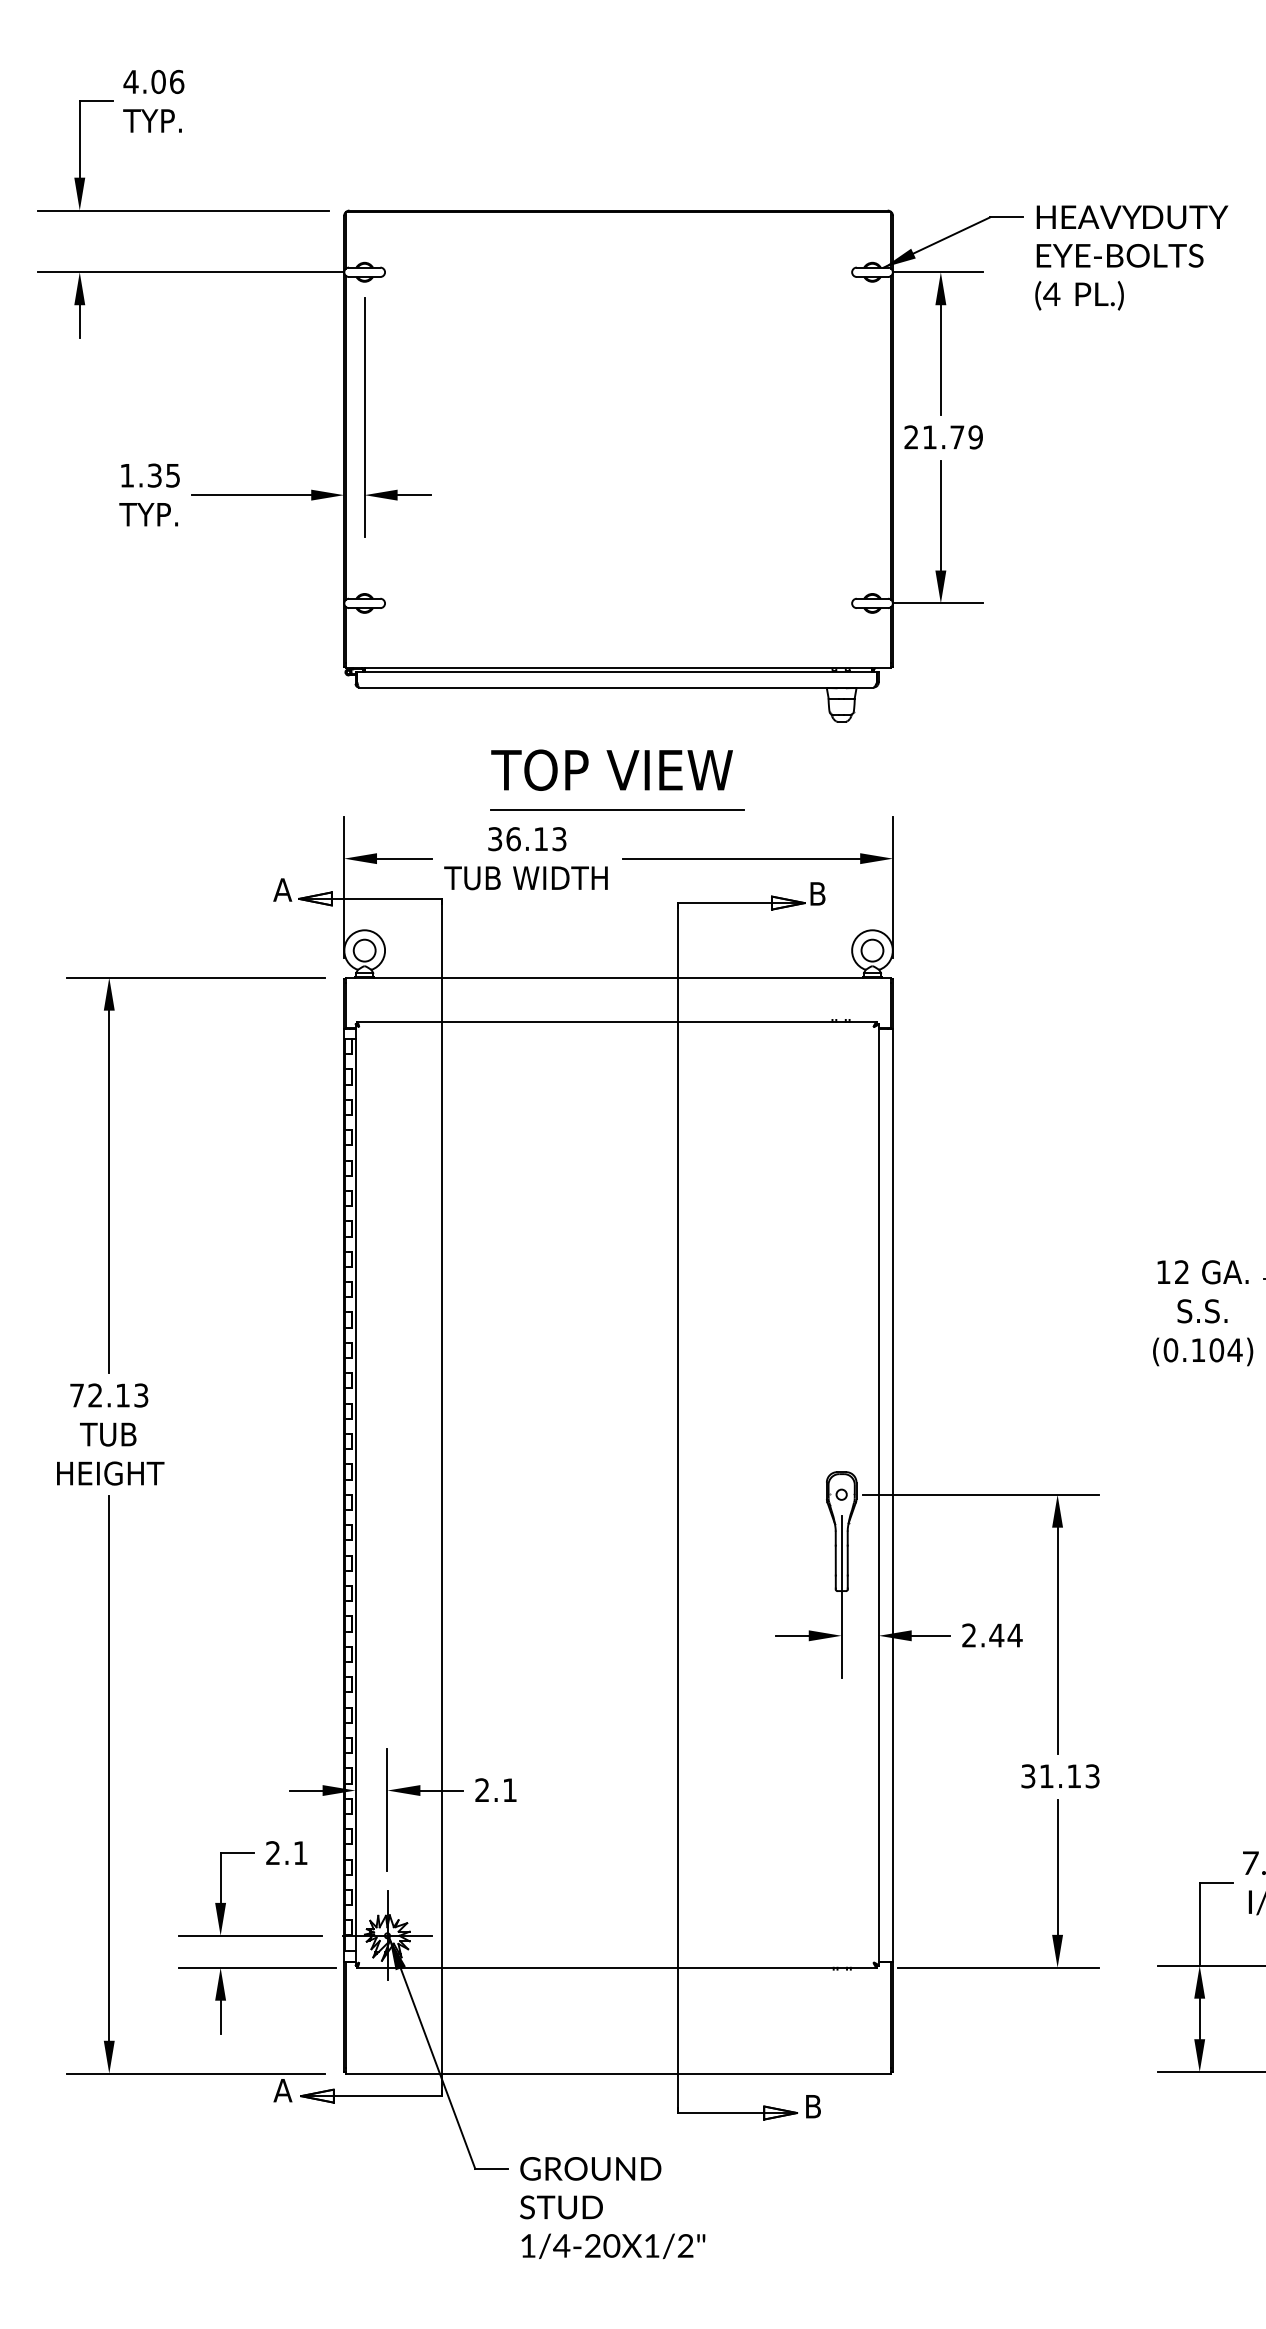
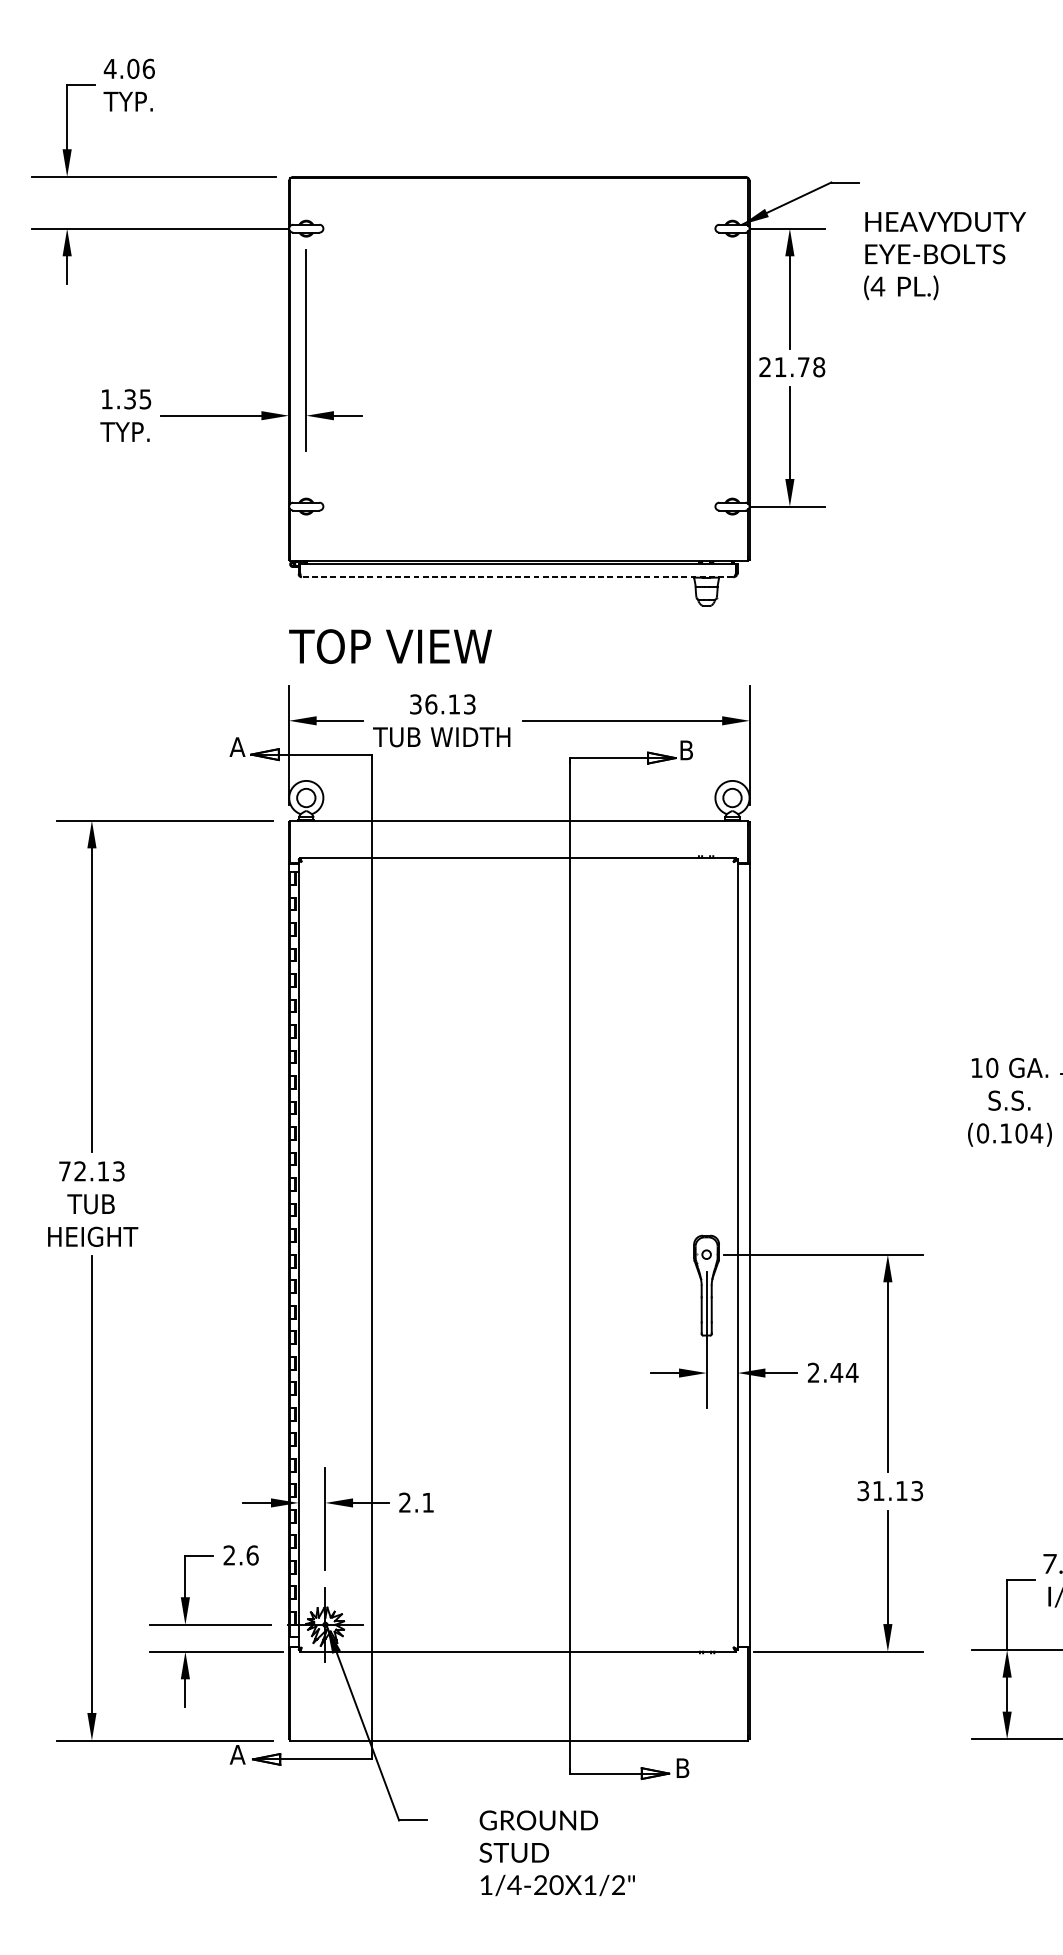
text: (1131, 257) -> (944, 255), moved
text: (975, 437) -> (818, 367), 21.79 -> 21.78
line: (615, 687) -> (516, 577), solid -> dashed
text: (611, 769) -> (390, 645), moved
line: (617, 809) -> (518, 679), removed
text: (1181, 1272) -> (991, 1068), 12 -> 10
text: (300, 1853) -> (252, 1555), 2.1 -> 2.6
text: (612, 2208) -> (557, 1853), moved

